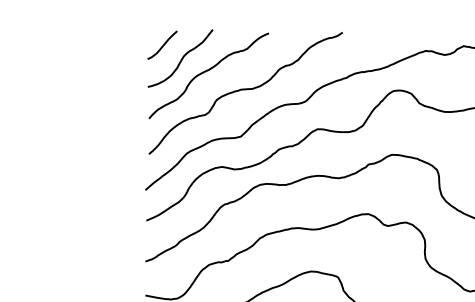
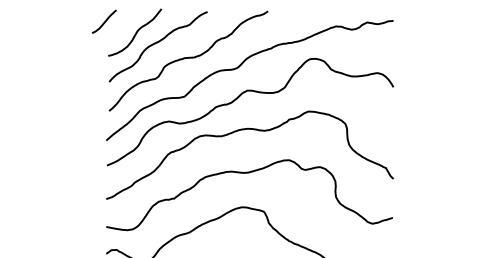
line: (162, 44) -> (104, 21), moved

